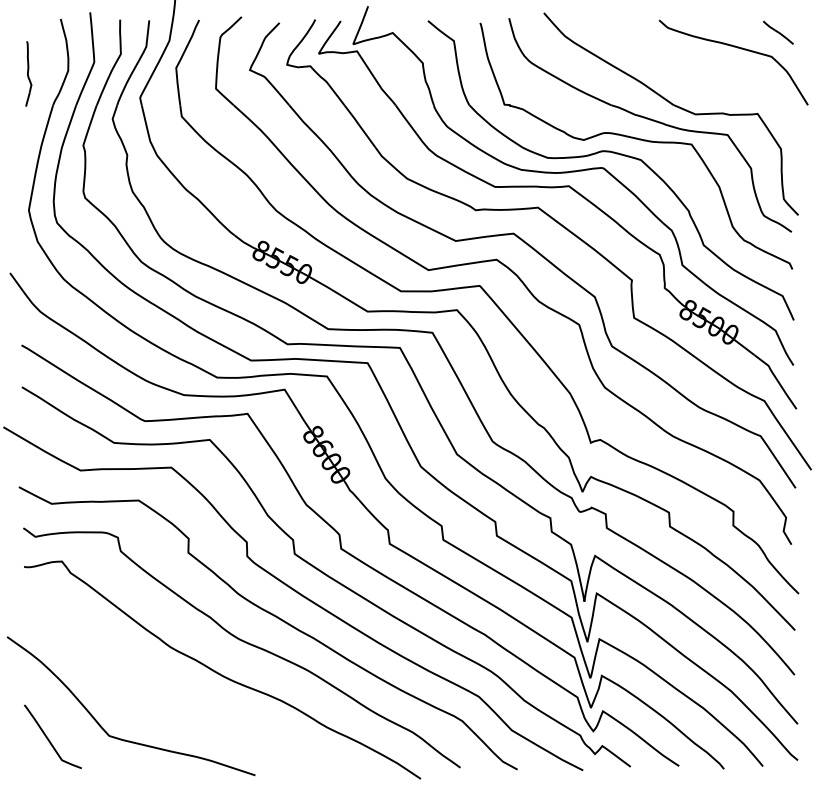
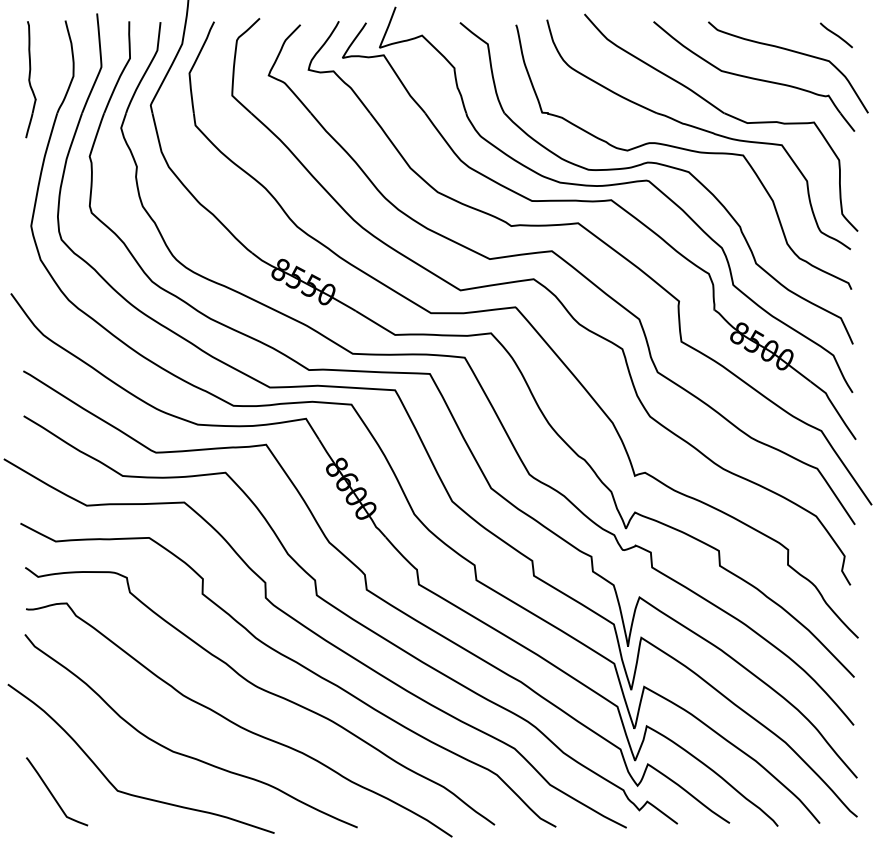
part: (701, 70) -> (753, 75), added
part: (28, 73) -> (30, 79), size x1.67
curve: (170, 701) -> (183, 753), added

